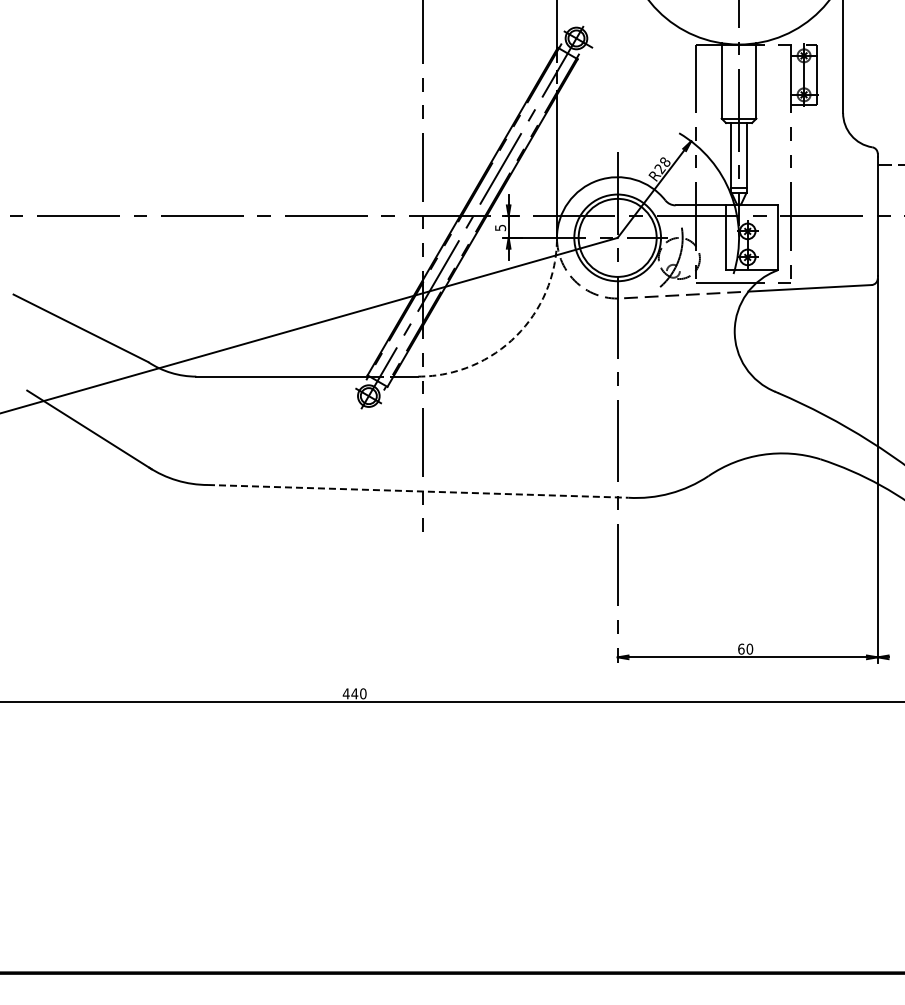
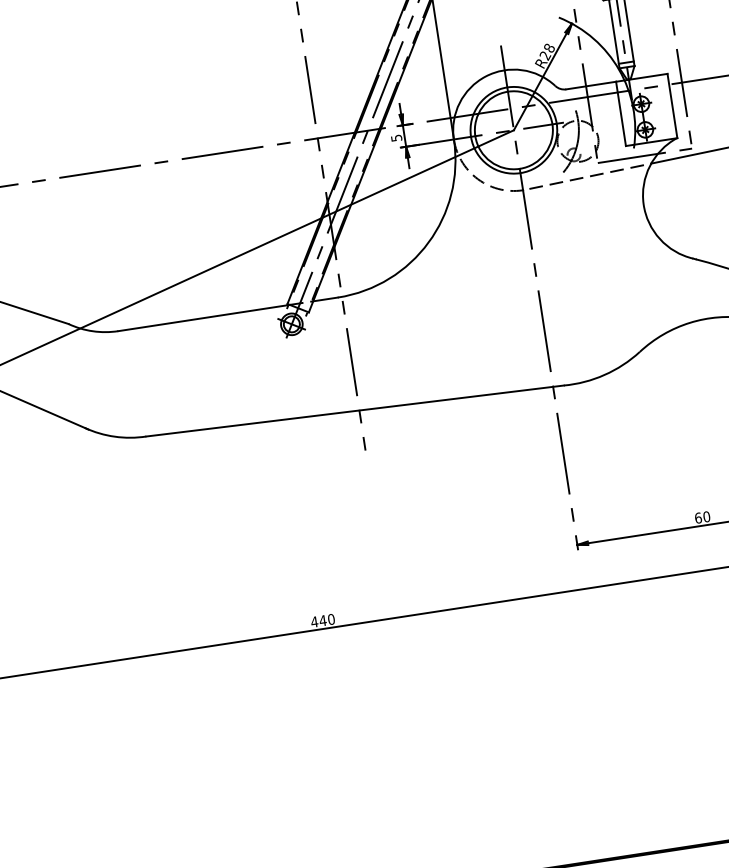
arc: (516, 335) -> (428, 242), dashed -> solid
line: (418, 491) -> (355, 411), dashed -> solid

